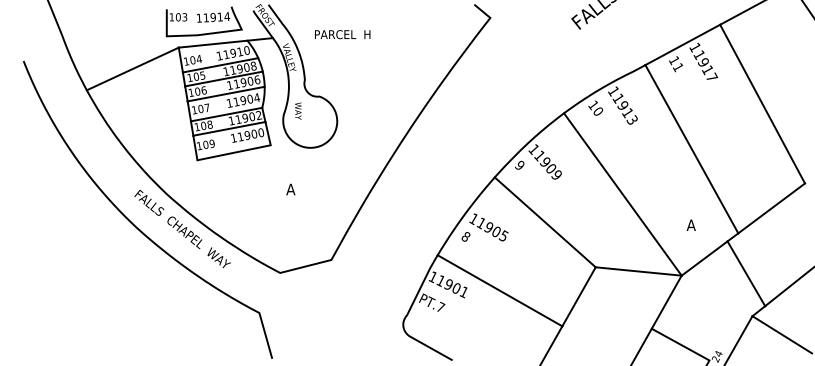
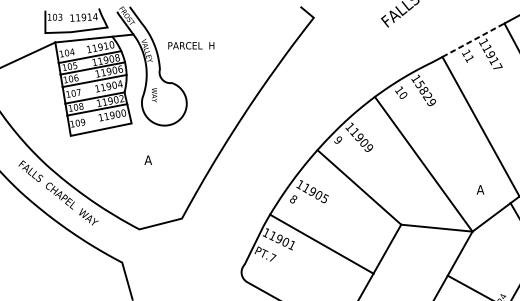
text: (342, 34) -> (191, 45), moved
line: (683, 44) -> (474, 39), solid -> dashed
text: (624, 108) -> (425, 92), 11913 -> 15829

